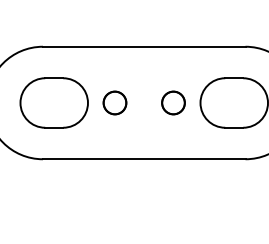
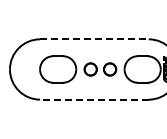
line: (144, 47) -> (94, 39), solid -> dashed
part: (73, 103) -> (68, 69), moved
line: (142, 158) -> (93, 99), solid -> dashed

